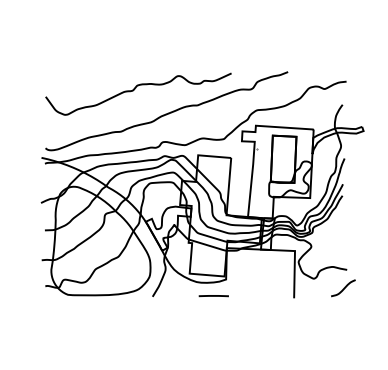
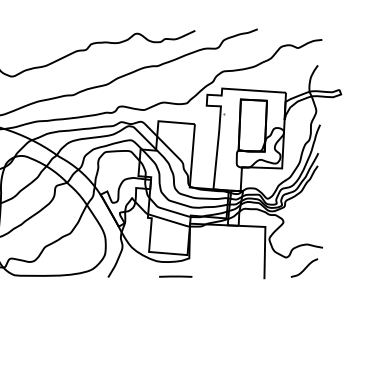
curve: (343, 288) -> (304, 268), moved

